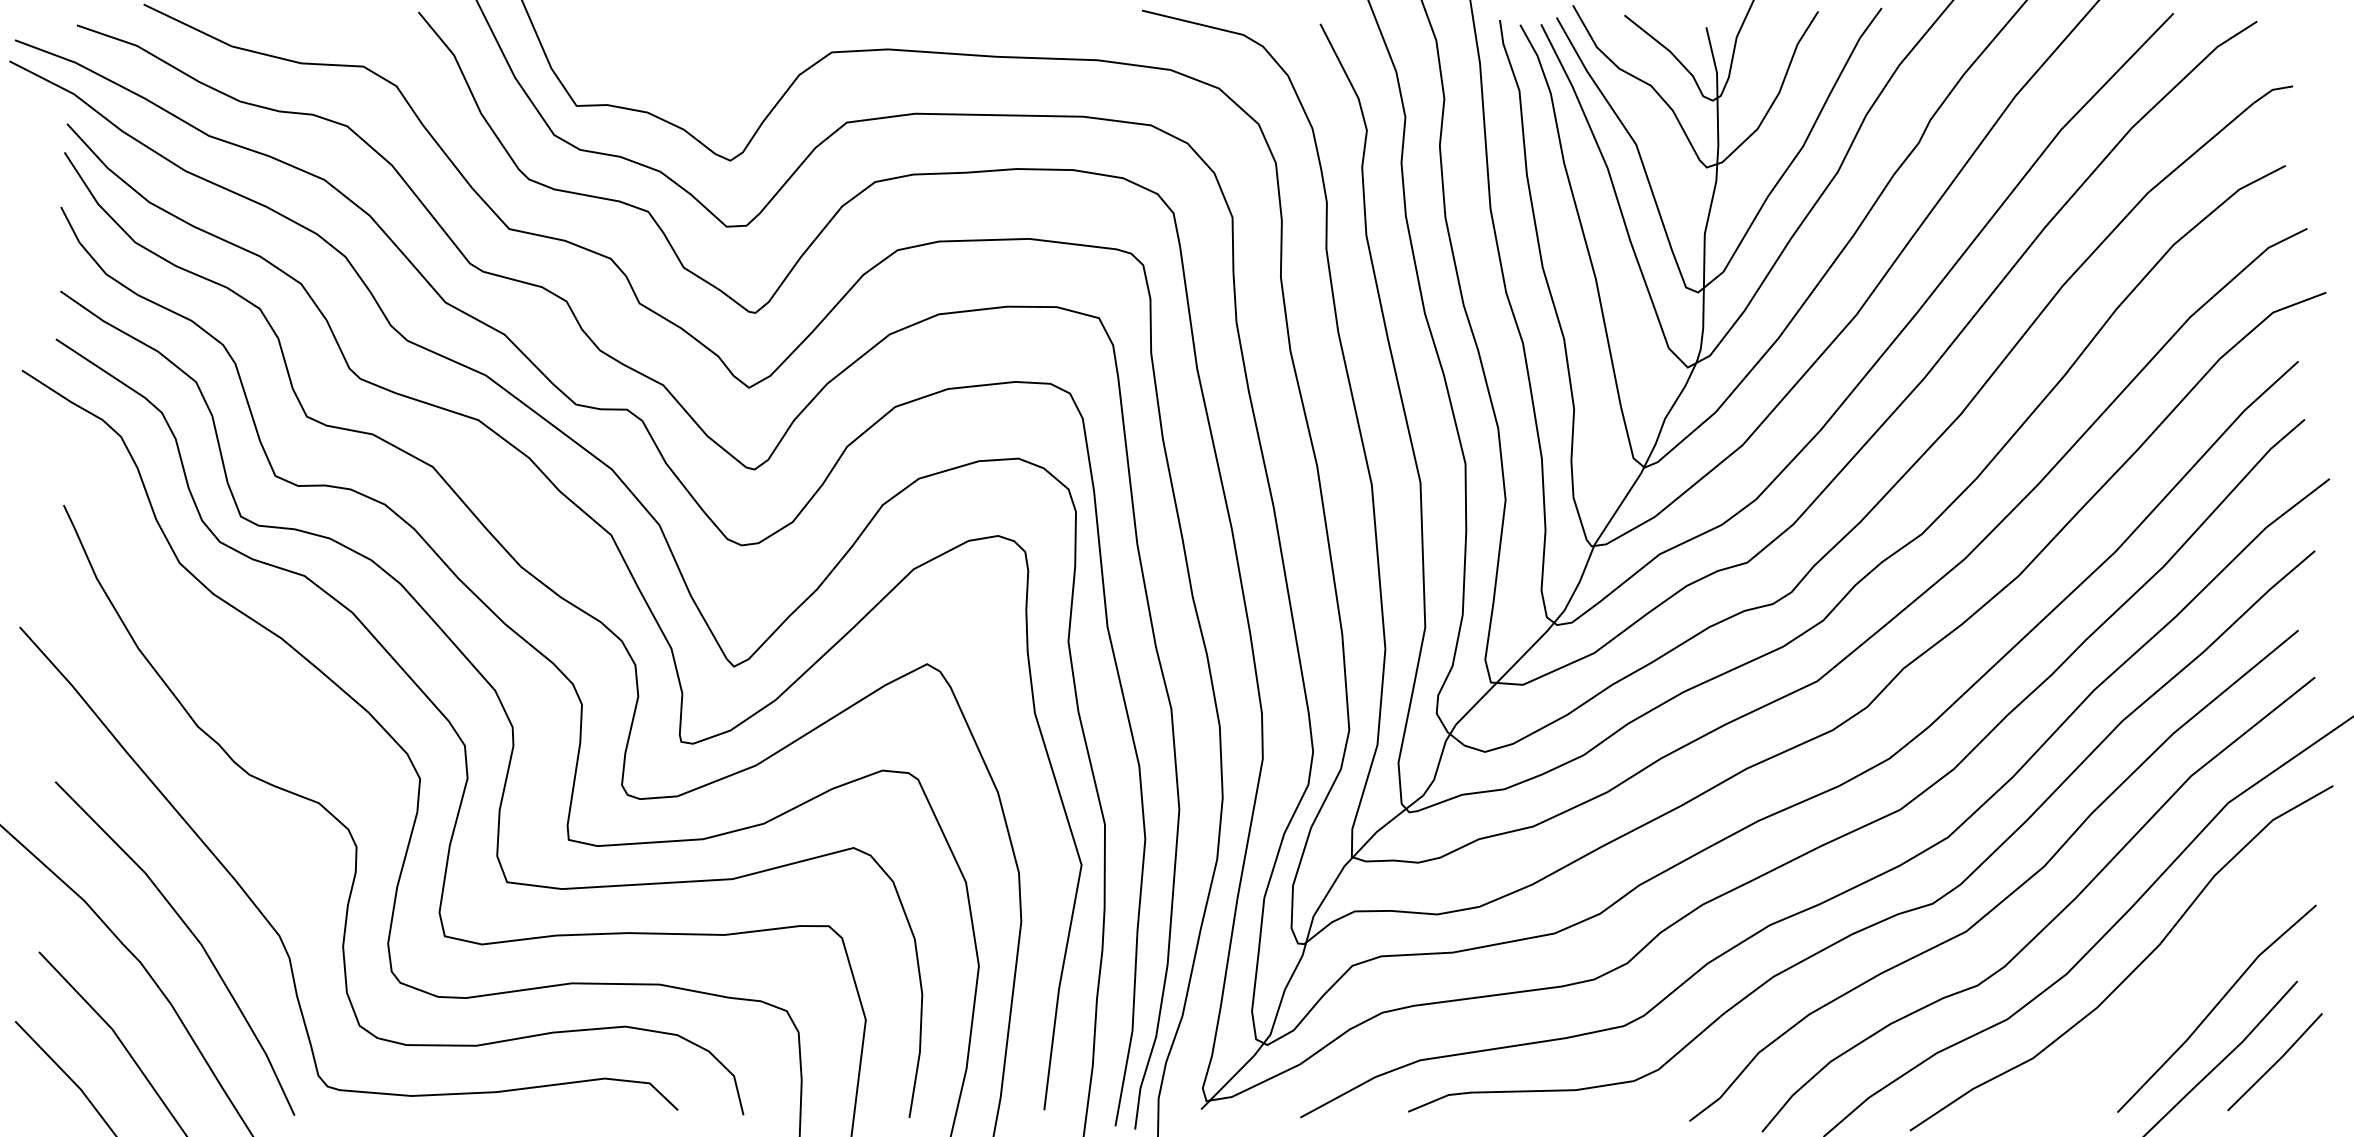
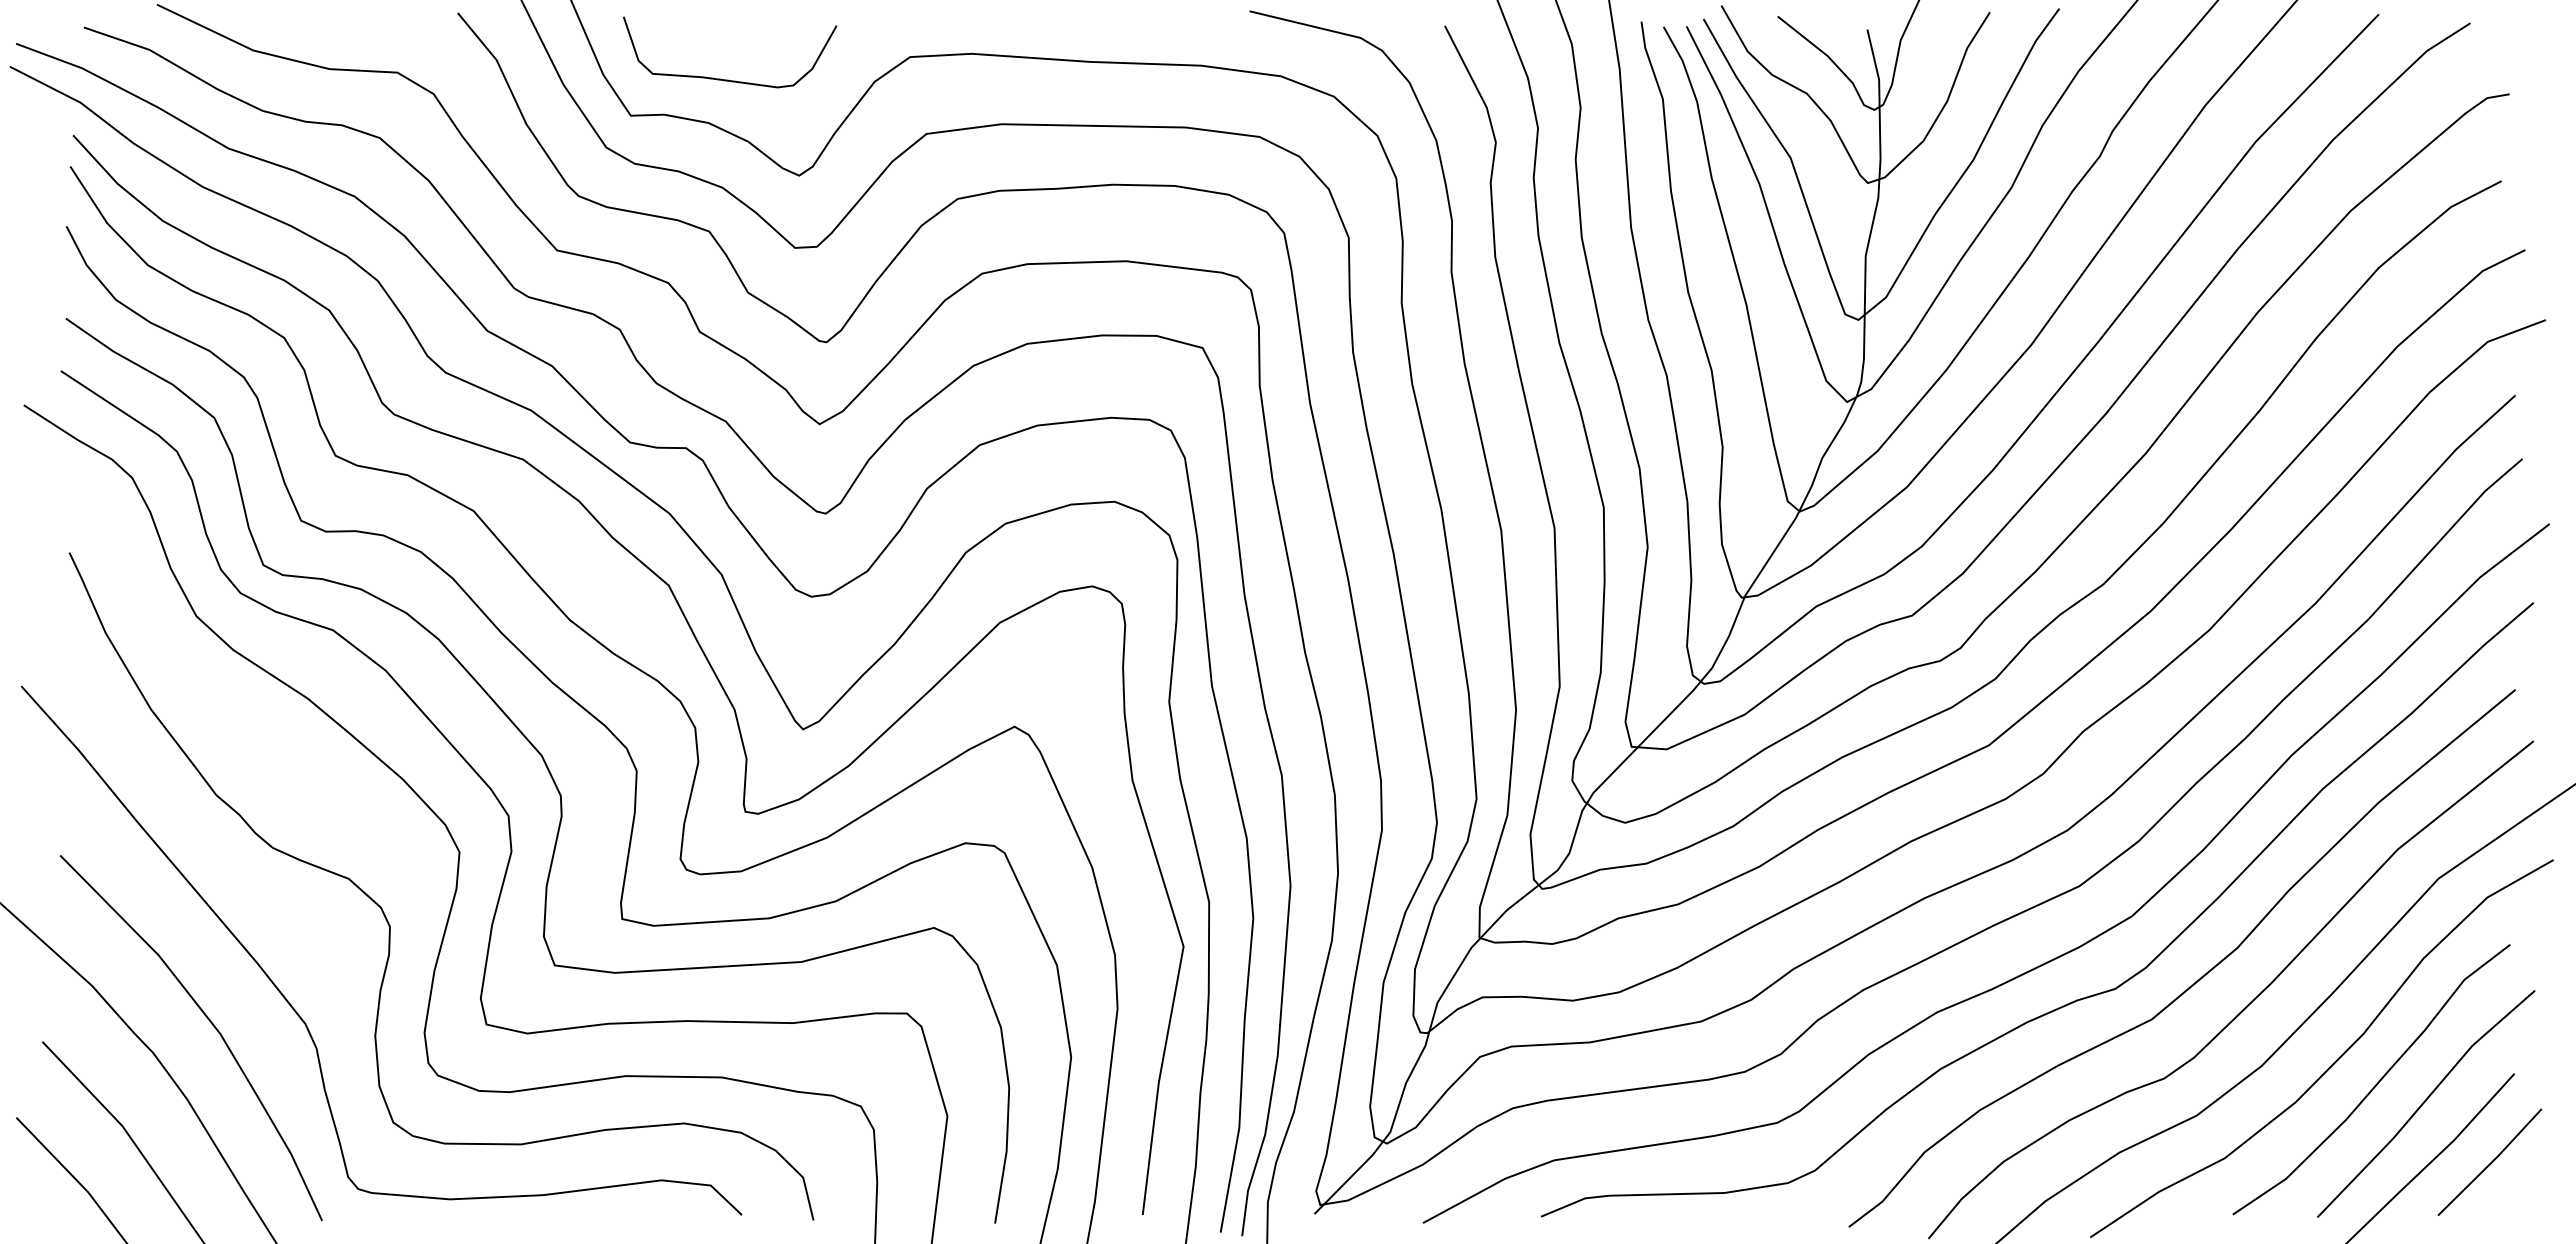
curve: (665, 72) -> (728, 79), added
curve: (2171, 990) -> (2376, 1083), added

